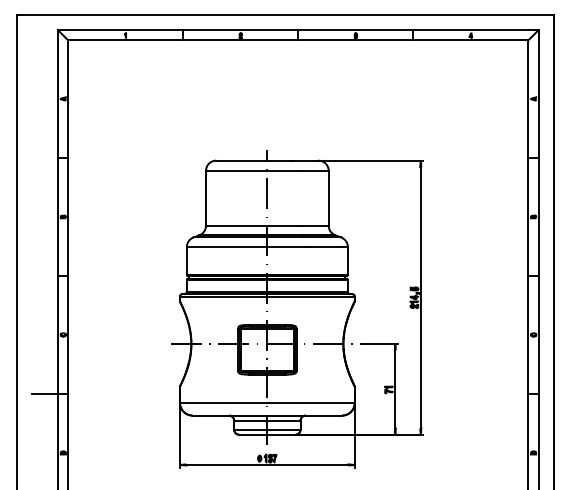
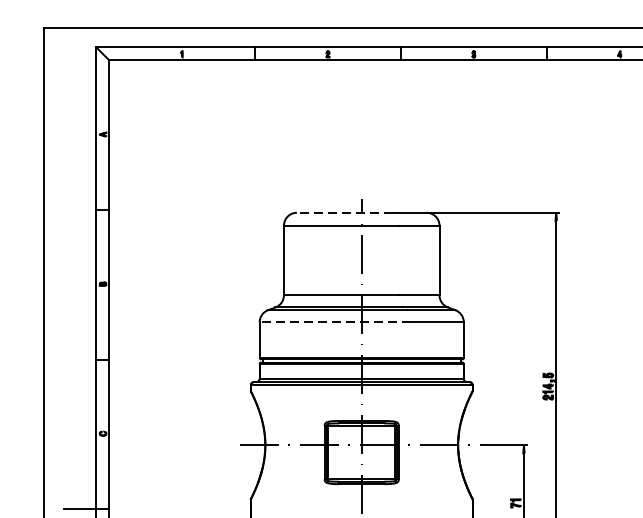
line: (254, 160) -> (345, 212), solid -> dashed
line: (246, 247) -> (335, 322), solid -> dashed

